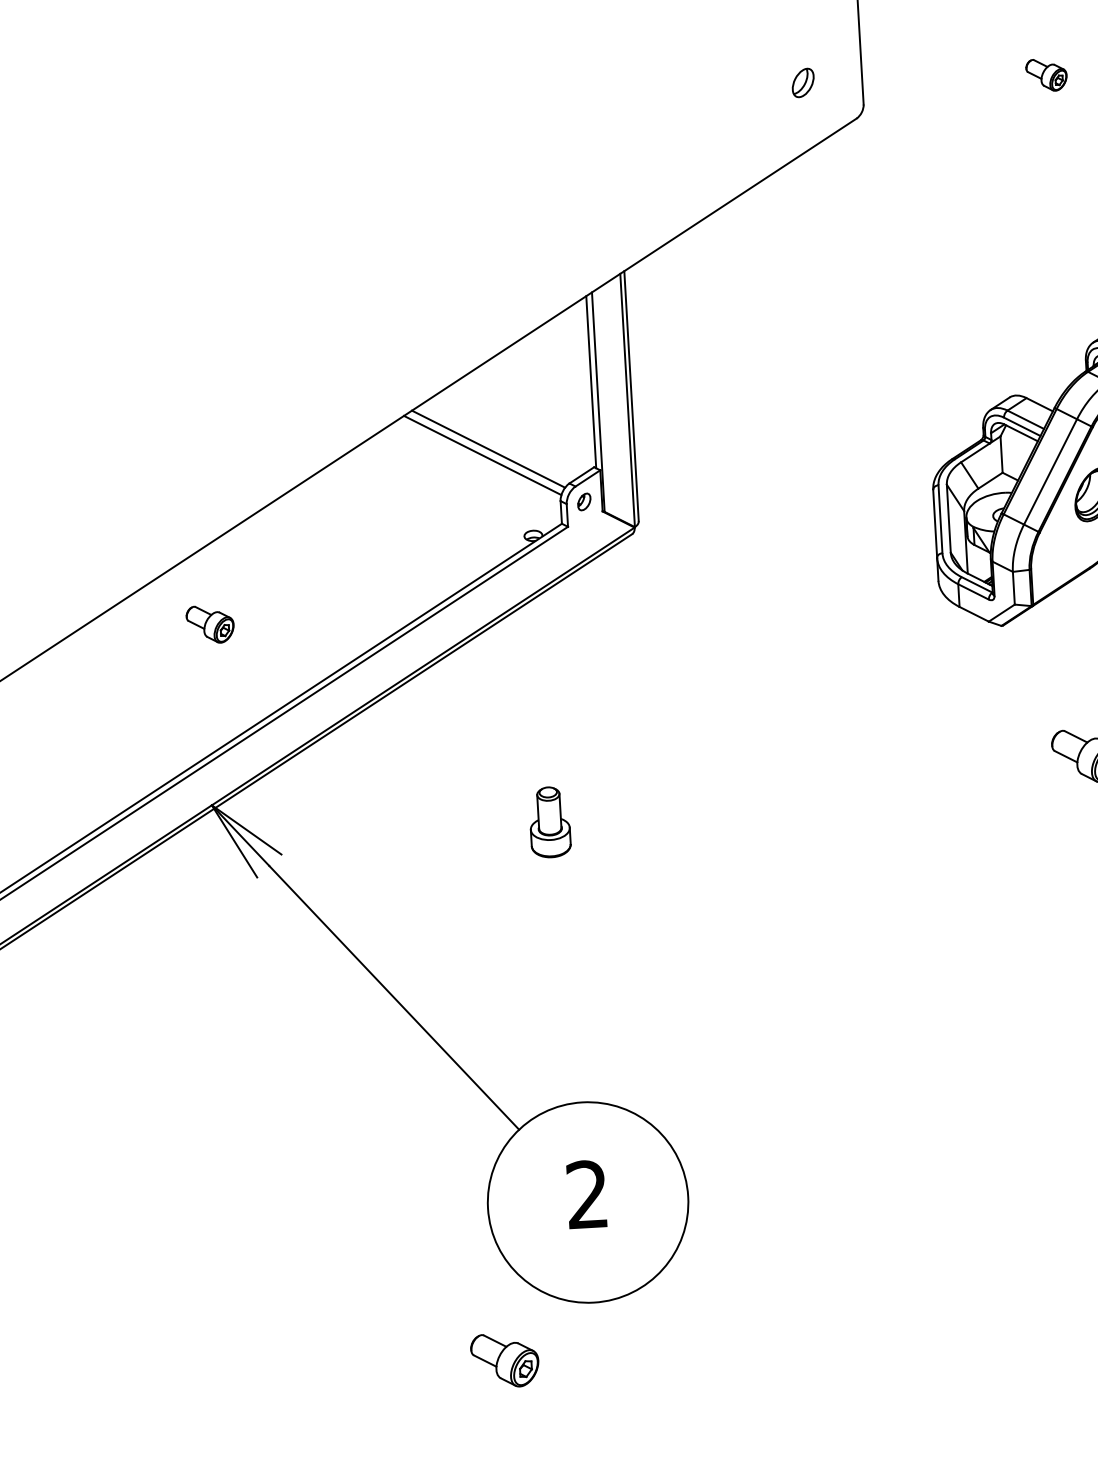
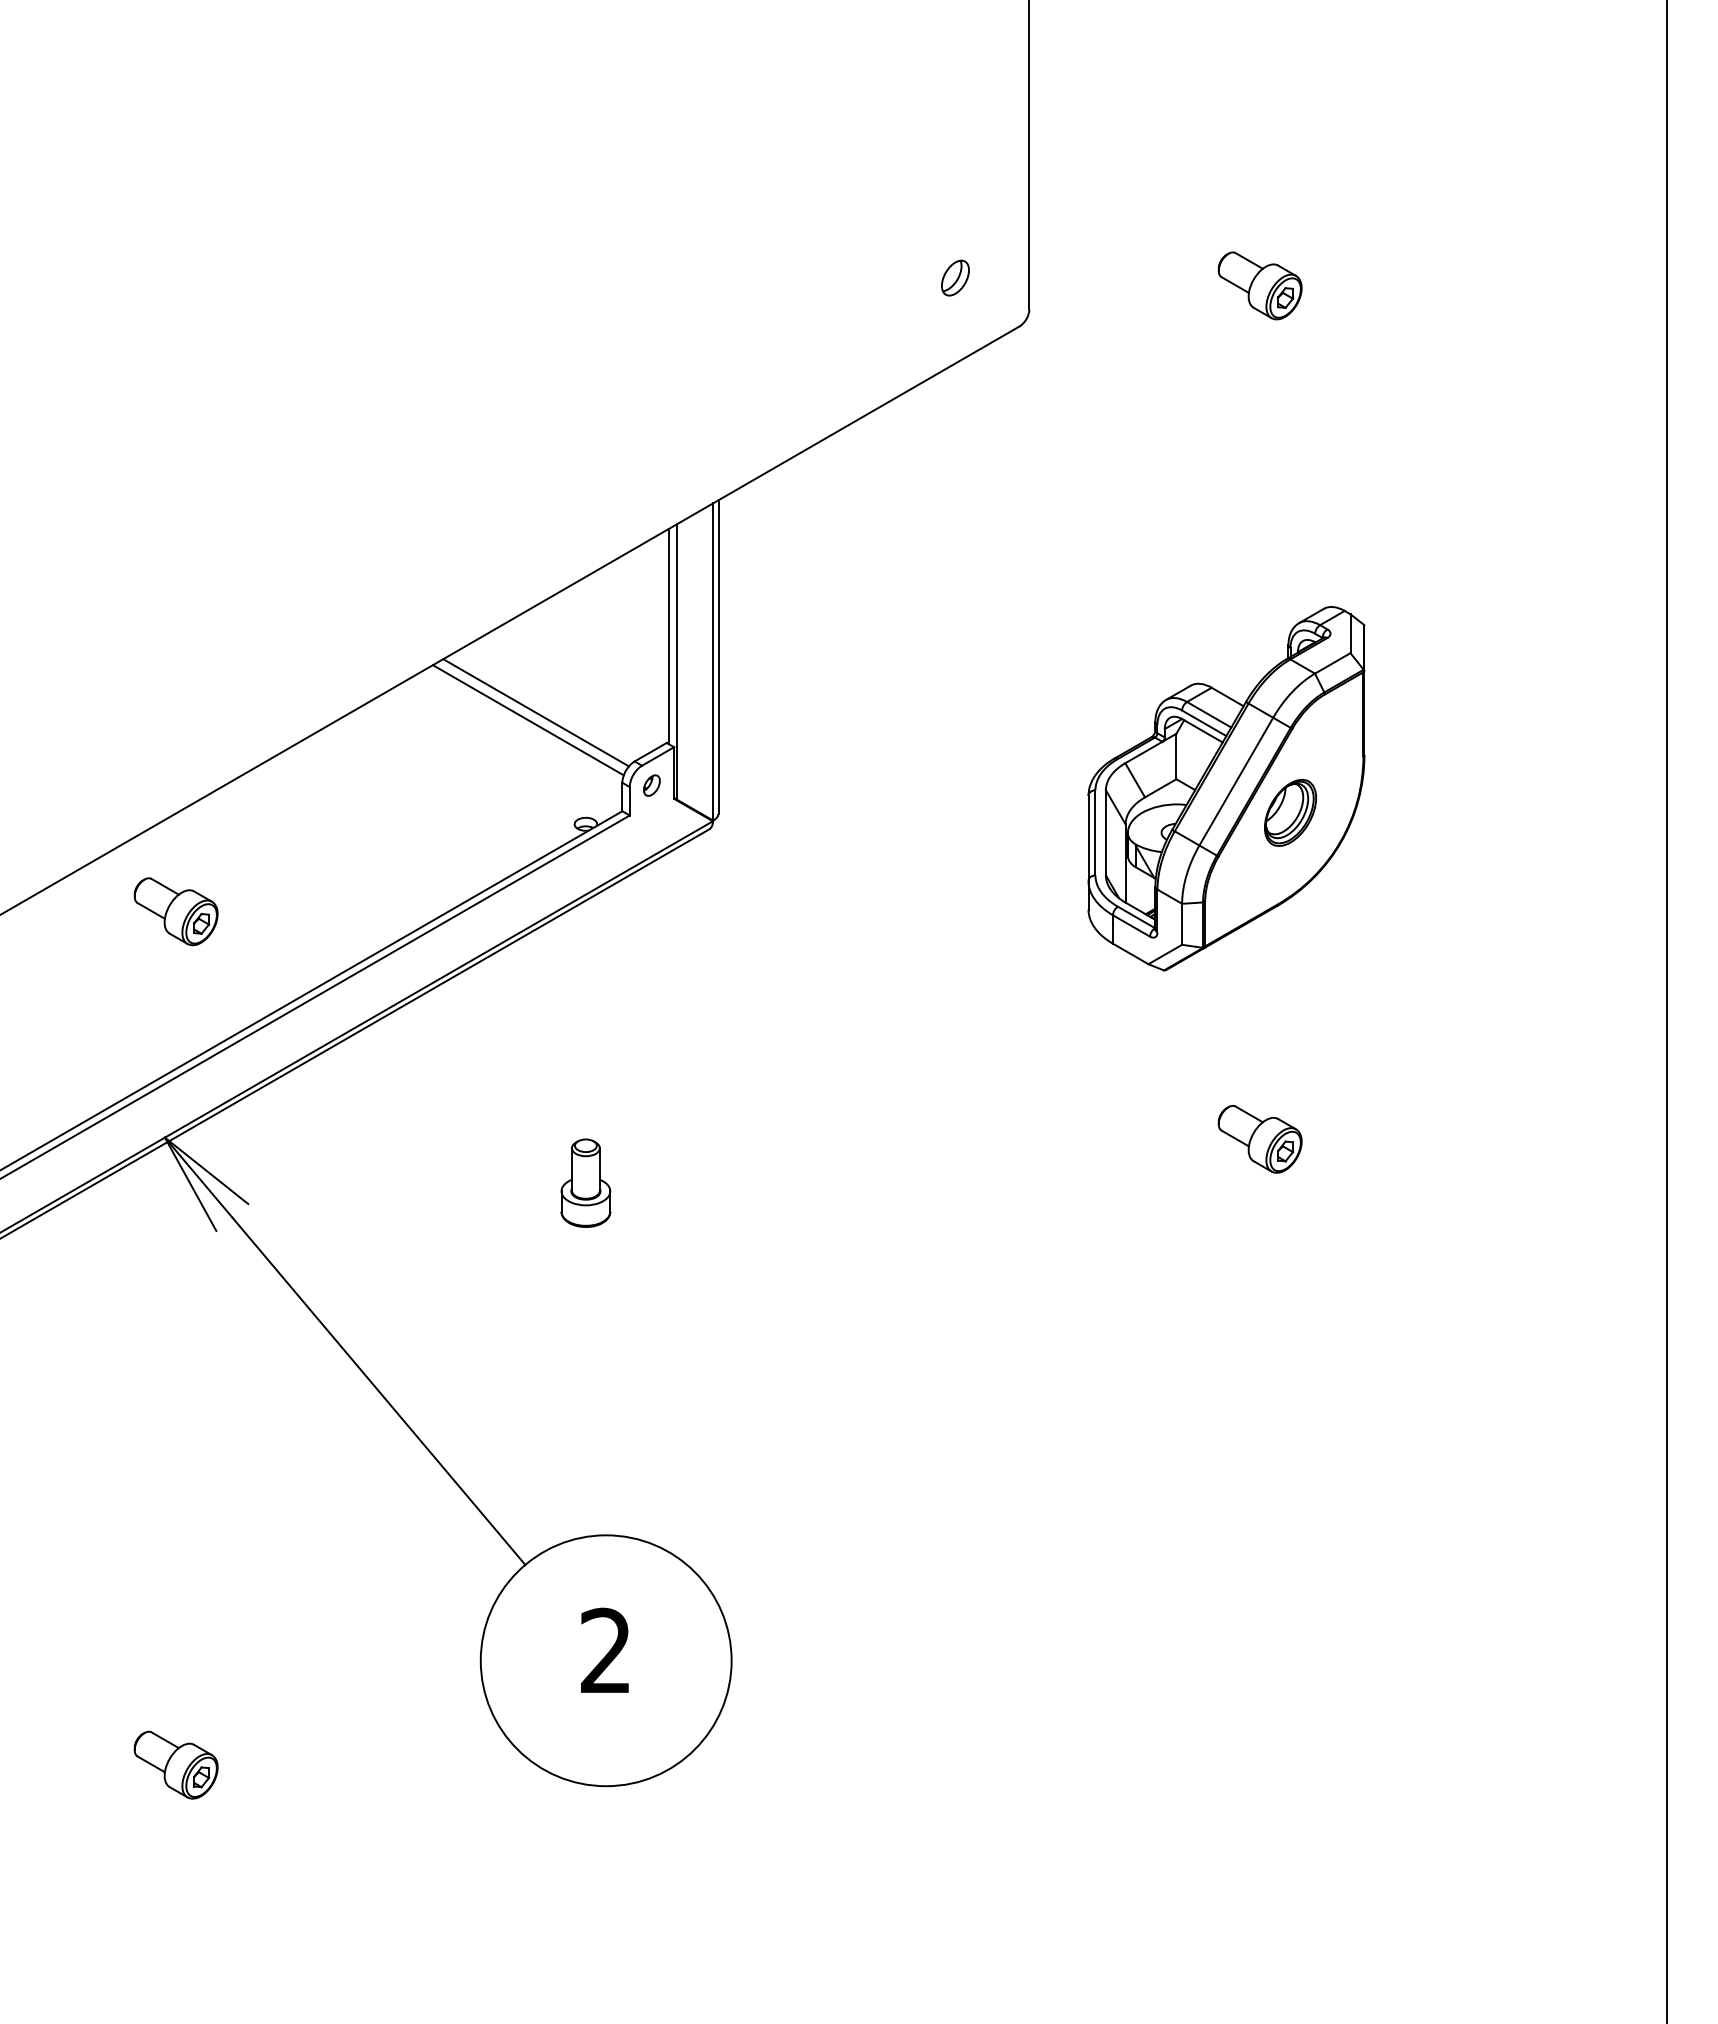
part: (1046, 74) -> (1259, 285), size x1.67
part: (209, 624) -> (175, 911), size x1.43
part: (504, 1360) -> (175, 1764), moved

